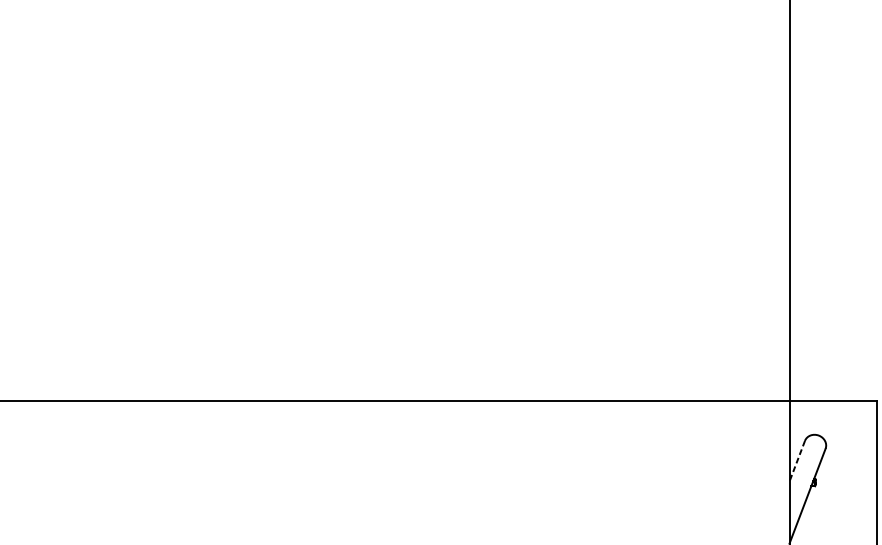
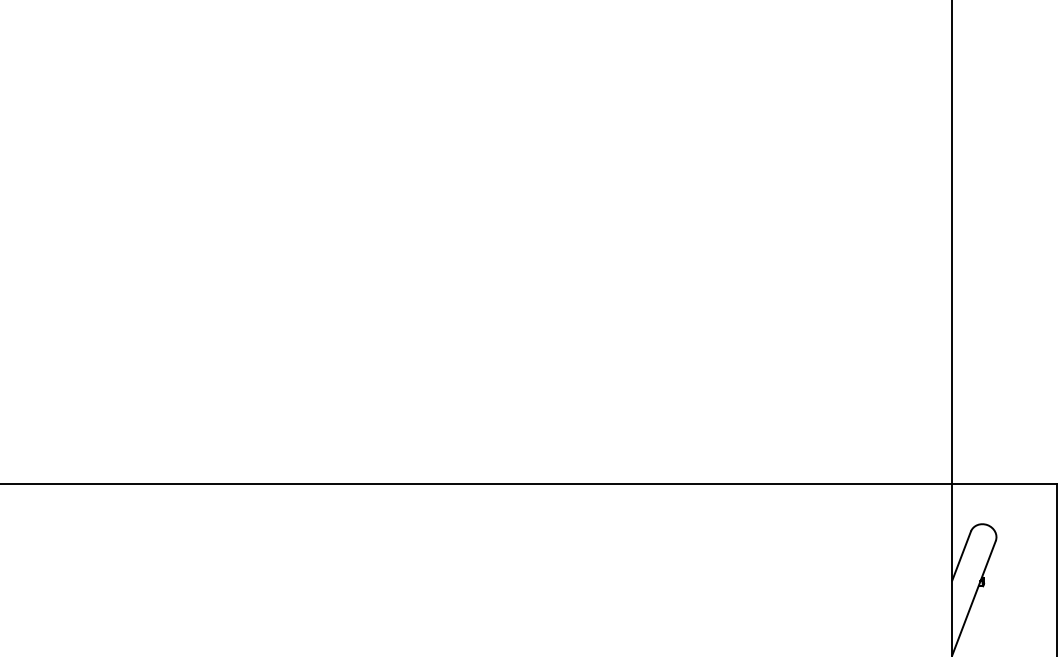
line: (797, 461) -> (961, 556), dashed -> solid

